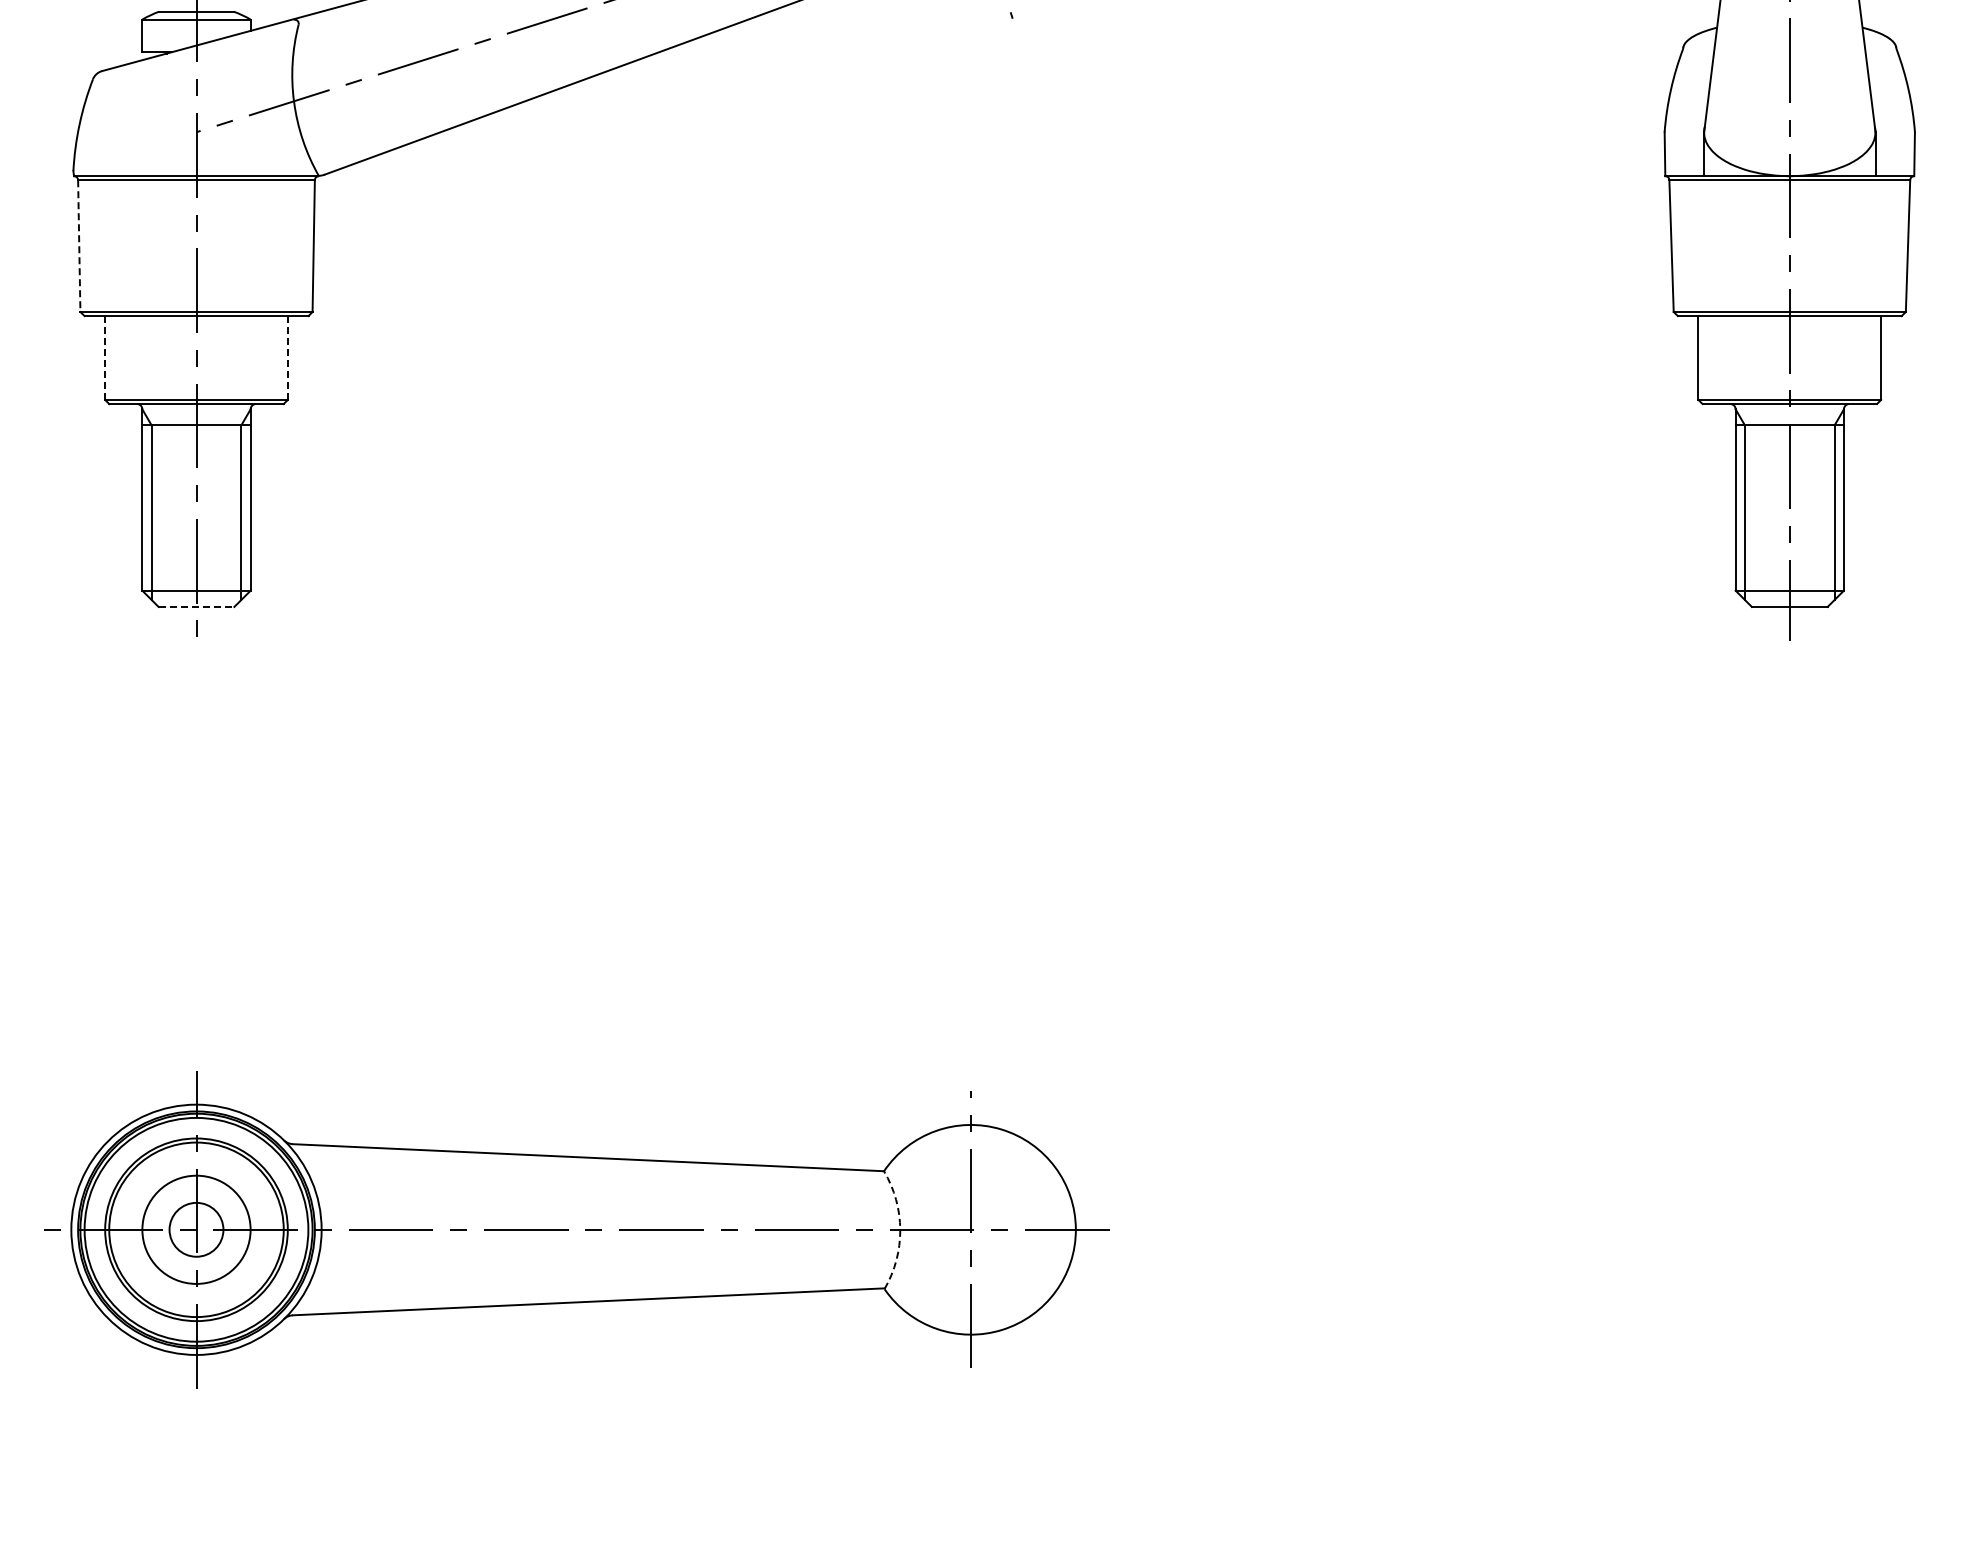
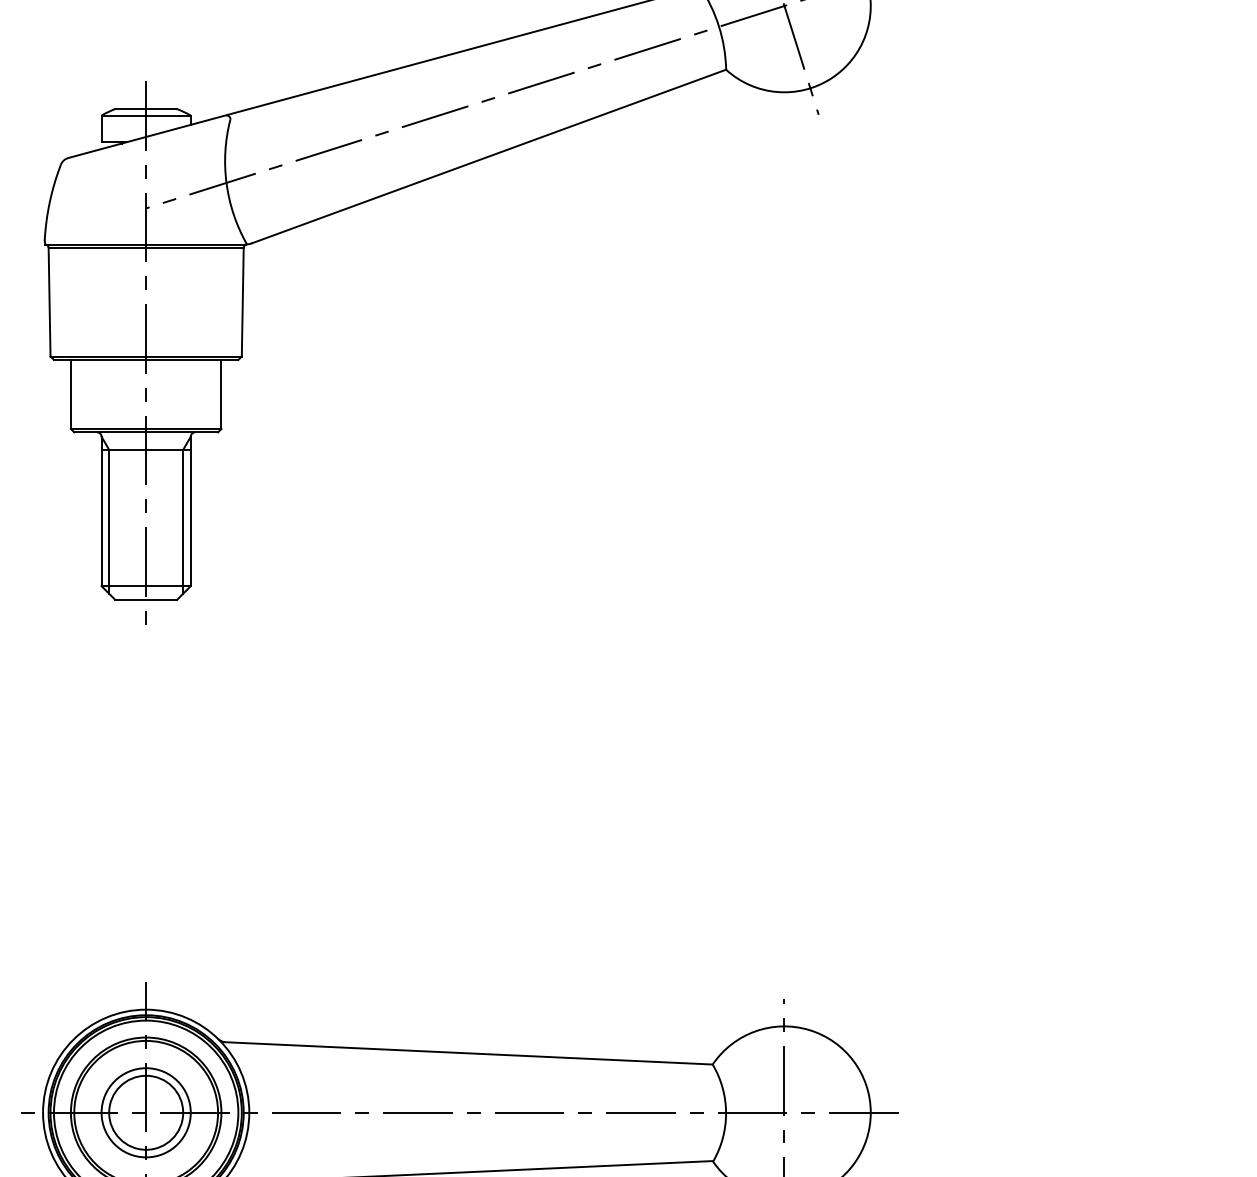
line: (79, 246) -> (49, 302), dashed -> solid
line: (105, 358) -> (71, 394), dashed -> solid
line: (287, 358) -> (221, 394), dashed -> solid
line: (196, 606) -> (146, 599), dashed -> solid
circle: (196, 1229) -> (146, 1112), size x1.67
arc: (900, 1230) -> (726, 1113), dashed -> solid

